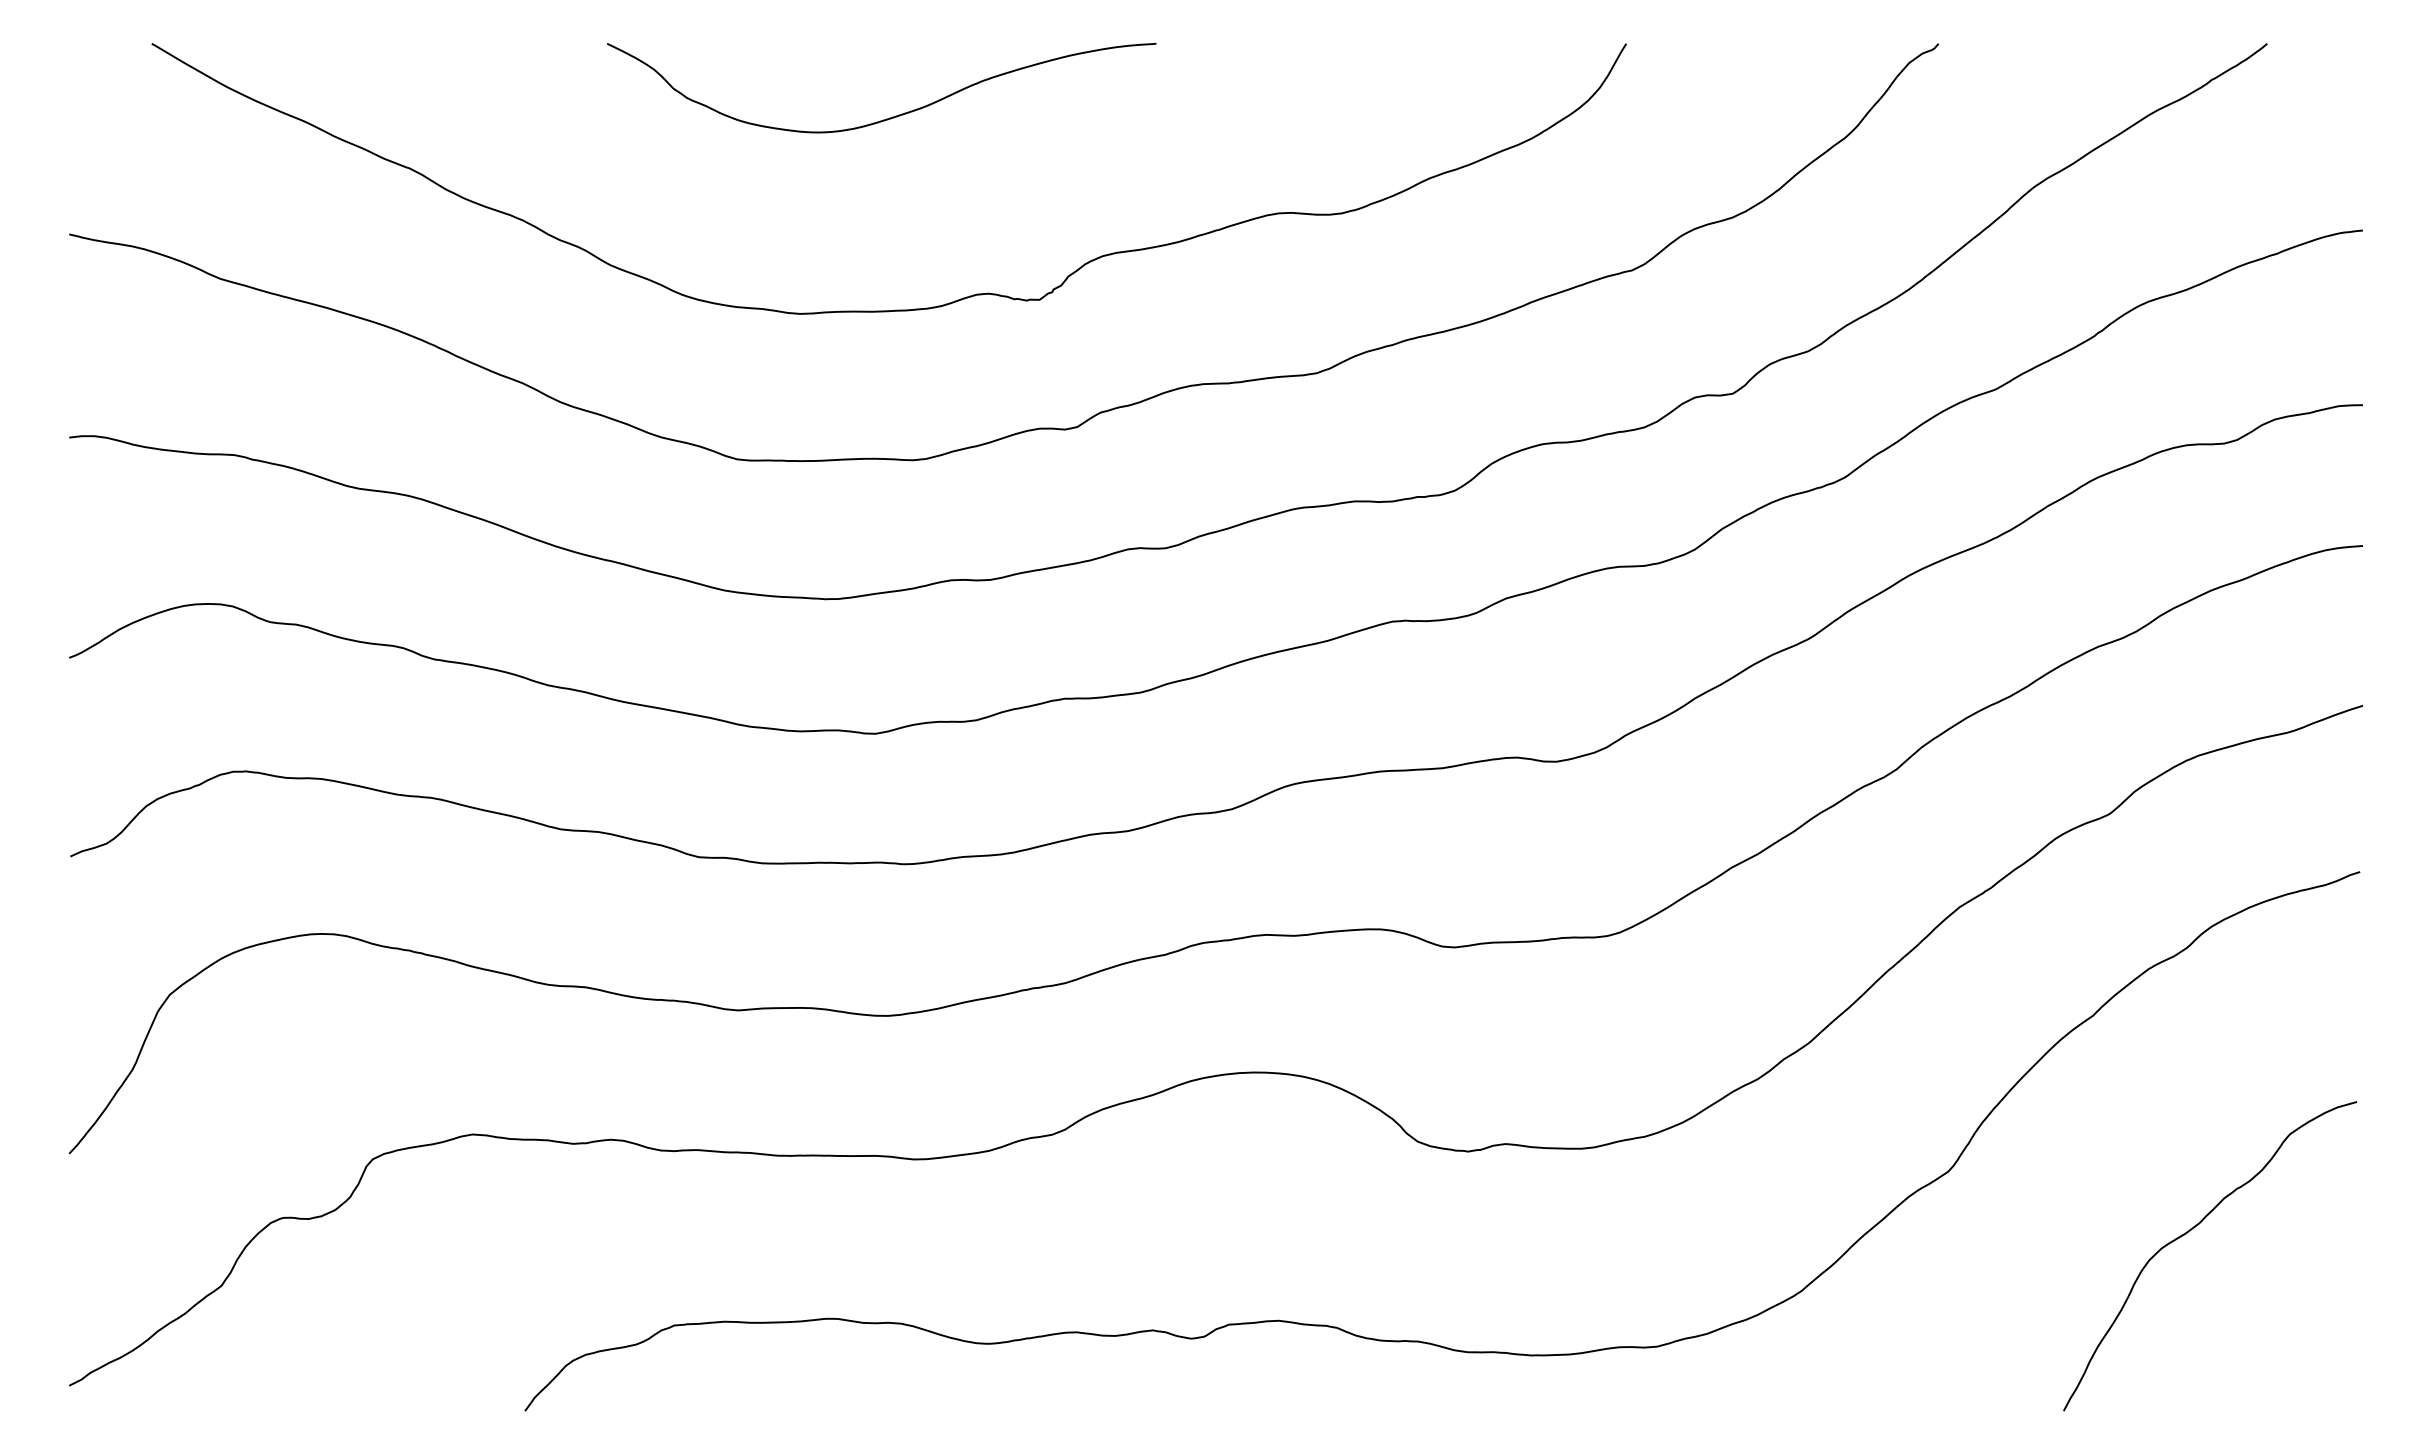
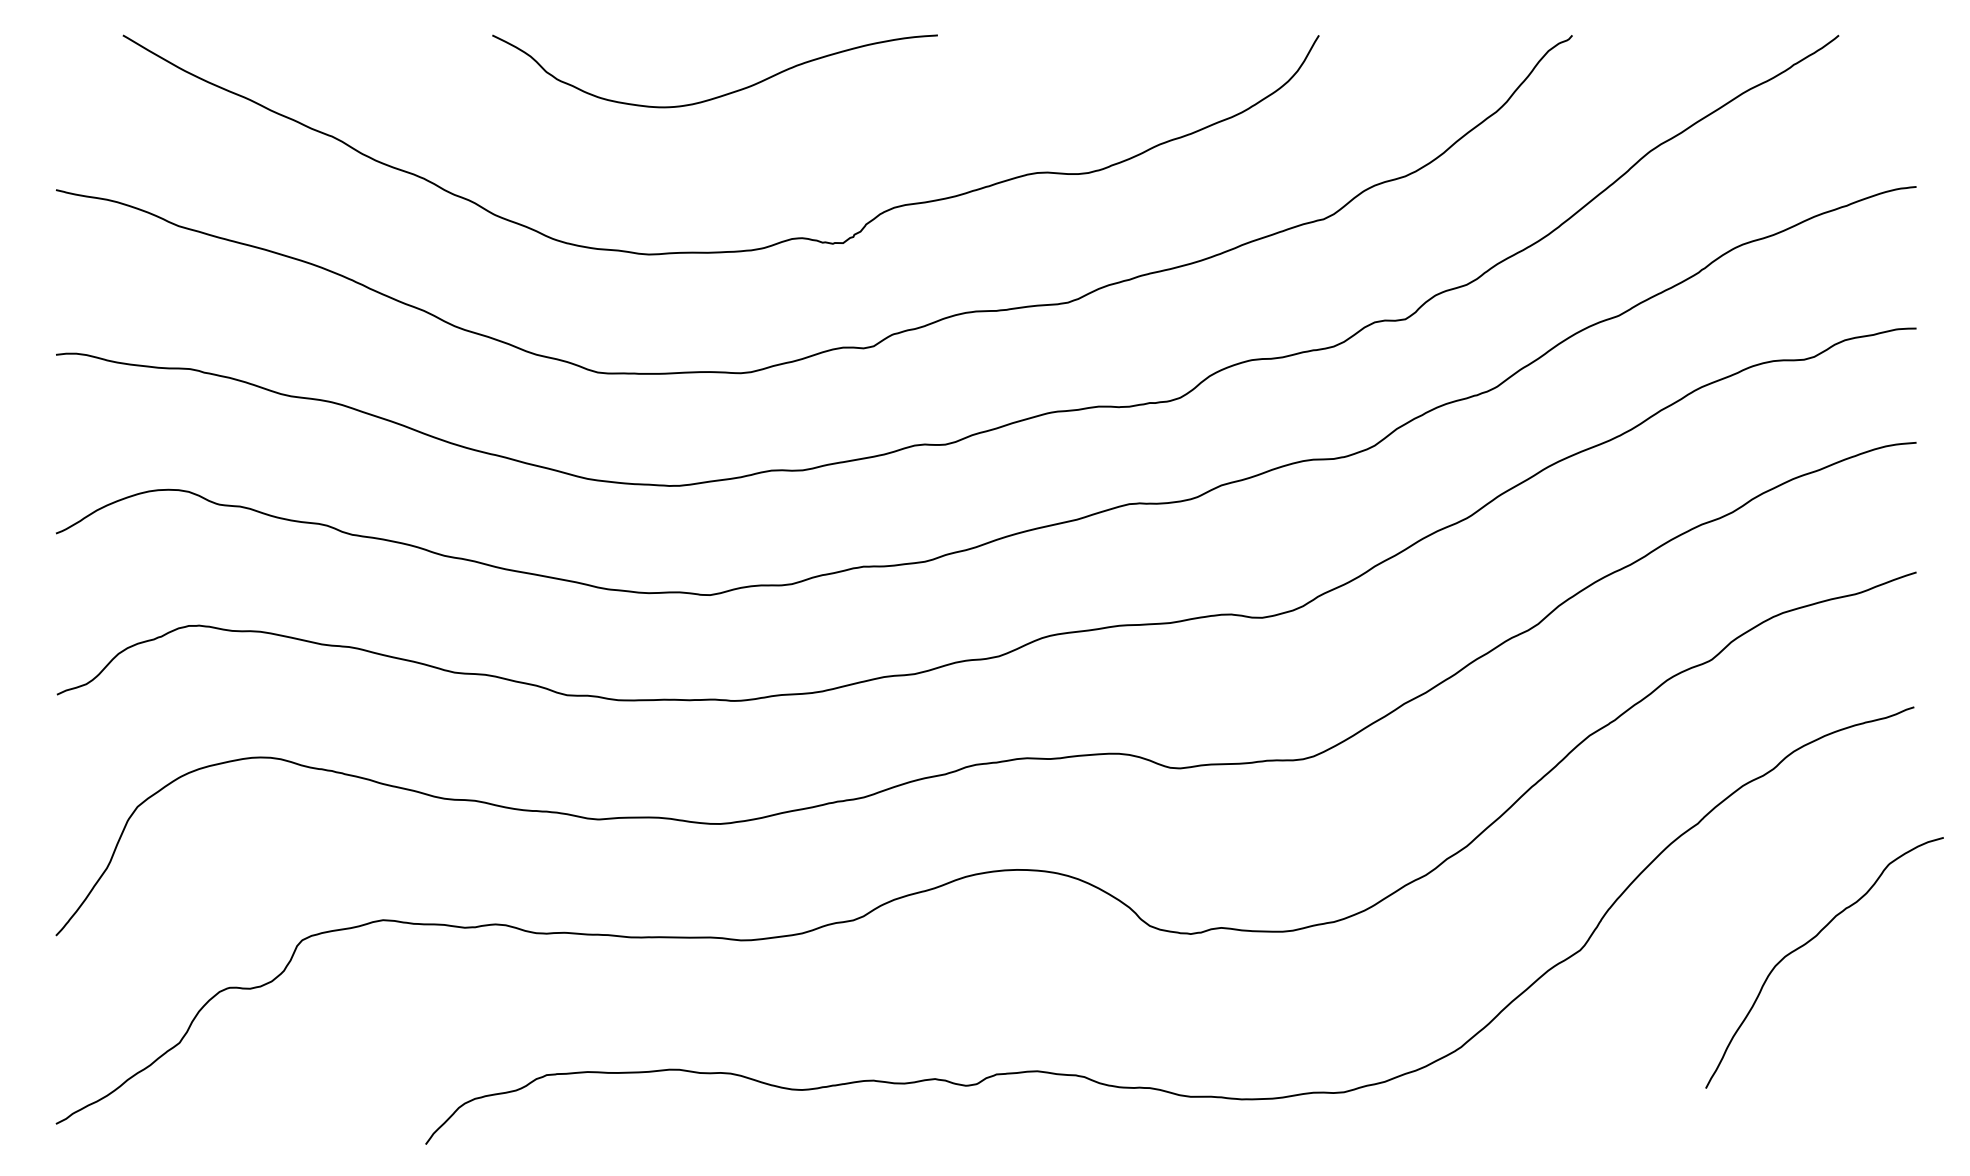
curve: (2191, 1231) -> (1809, 942), moved

